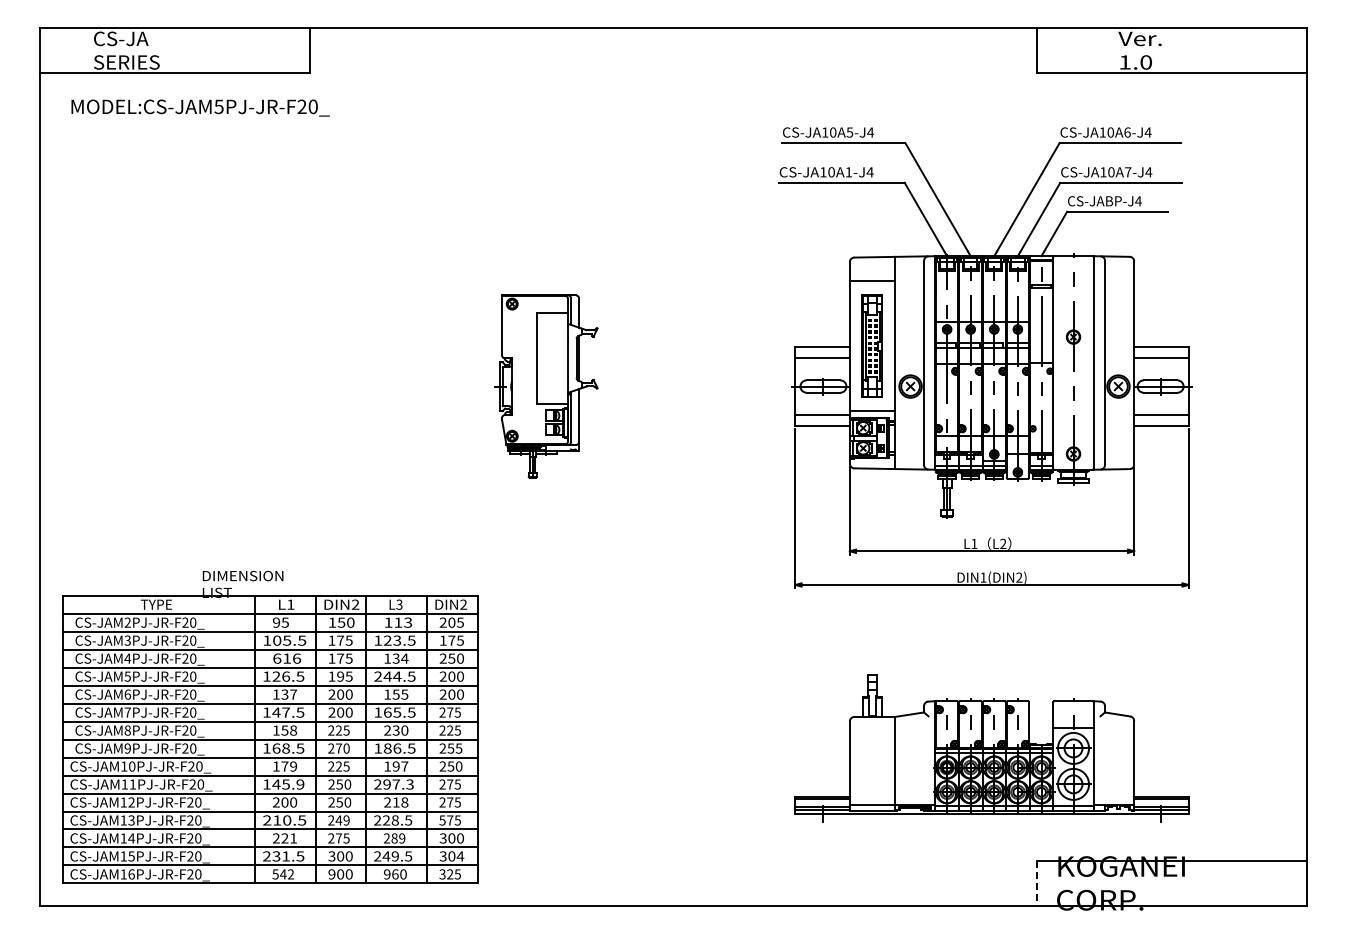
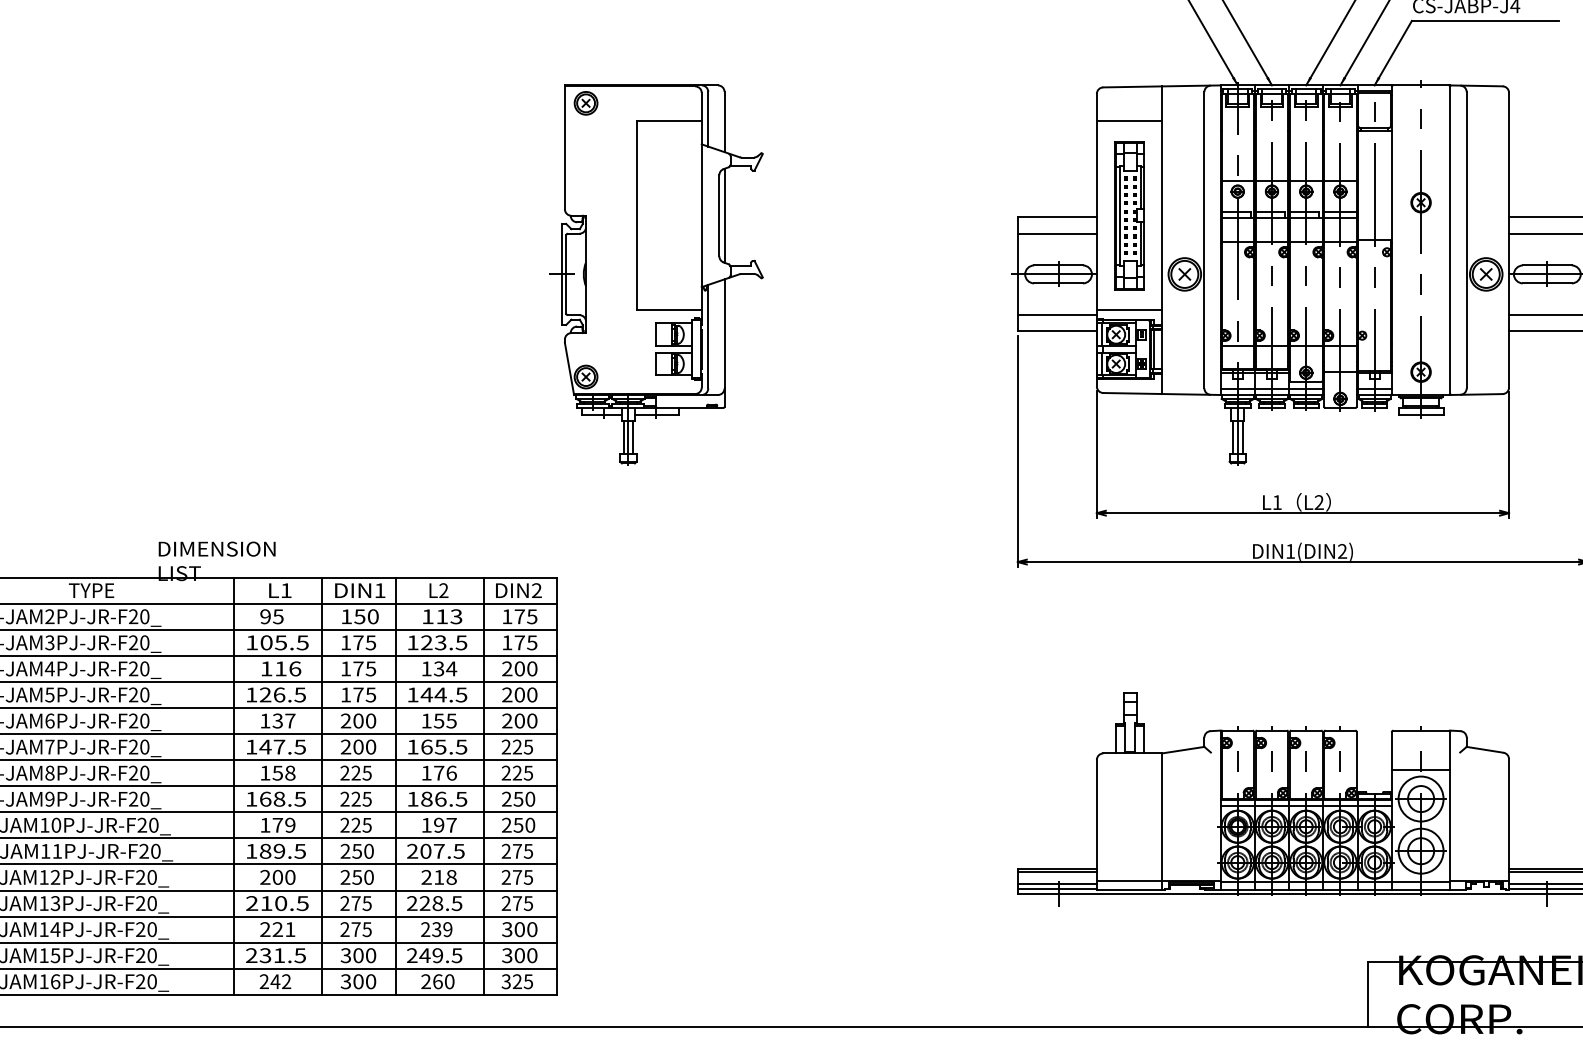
part: (546, 386) -> (657, 274), size x1.43
text: (355, 604) -> (380, 590), DIN2 -> DIN1
text: (399, 604) -> (443, 590), L3 -> L2
text: (447, 622) -> (513, 616), 205 -> 175
text: (277, 658) -> (267, 668), 616 -> 116
text: (451, 658) -> (519, 668), 250 -> 200
text: (340, 676) -> (358, 694), 195 -> 175
text: (378, 676) -> (413, 694), 244.5 -> 144.5
text: (450, 712) -> (517, 746), 275 -> 225
text: (396, 730) -> (439, 773), 230 -> 176
text: (342, 748) -> (361, 799), 270 -> 225
text: (458, 748) -> (529, 799), 255 -> 250
text: (288, 784) -> (282, 851), 145.9 -> 189.5
text: (398, 784) -> (442, 851), 297.3 -> 207.5
text: (342, 820) -> (361, 903), 249 -> 275
text: (442, 820) -> (506, 903), 575 -> 275
text: (394, 838) -> (436, 929), 289 -> 239
text: (460, 856) -> (532, 955), 304 -> 300
text: (275, 874) -> (264, 981), 542 -> 242
text: (331, 874) -> (345, 981), 900 -> 300
text: (387, 874) -> (426, 981), 960 -> 260
line: (1036, 883) -> (1367, 994), dashed -> solid

